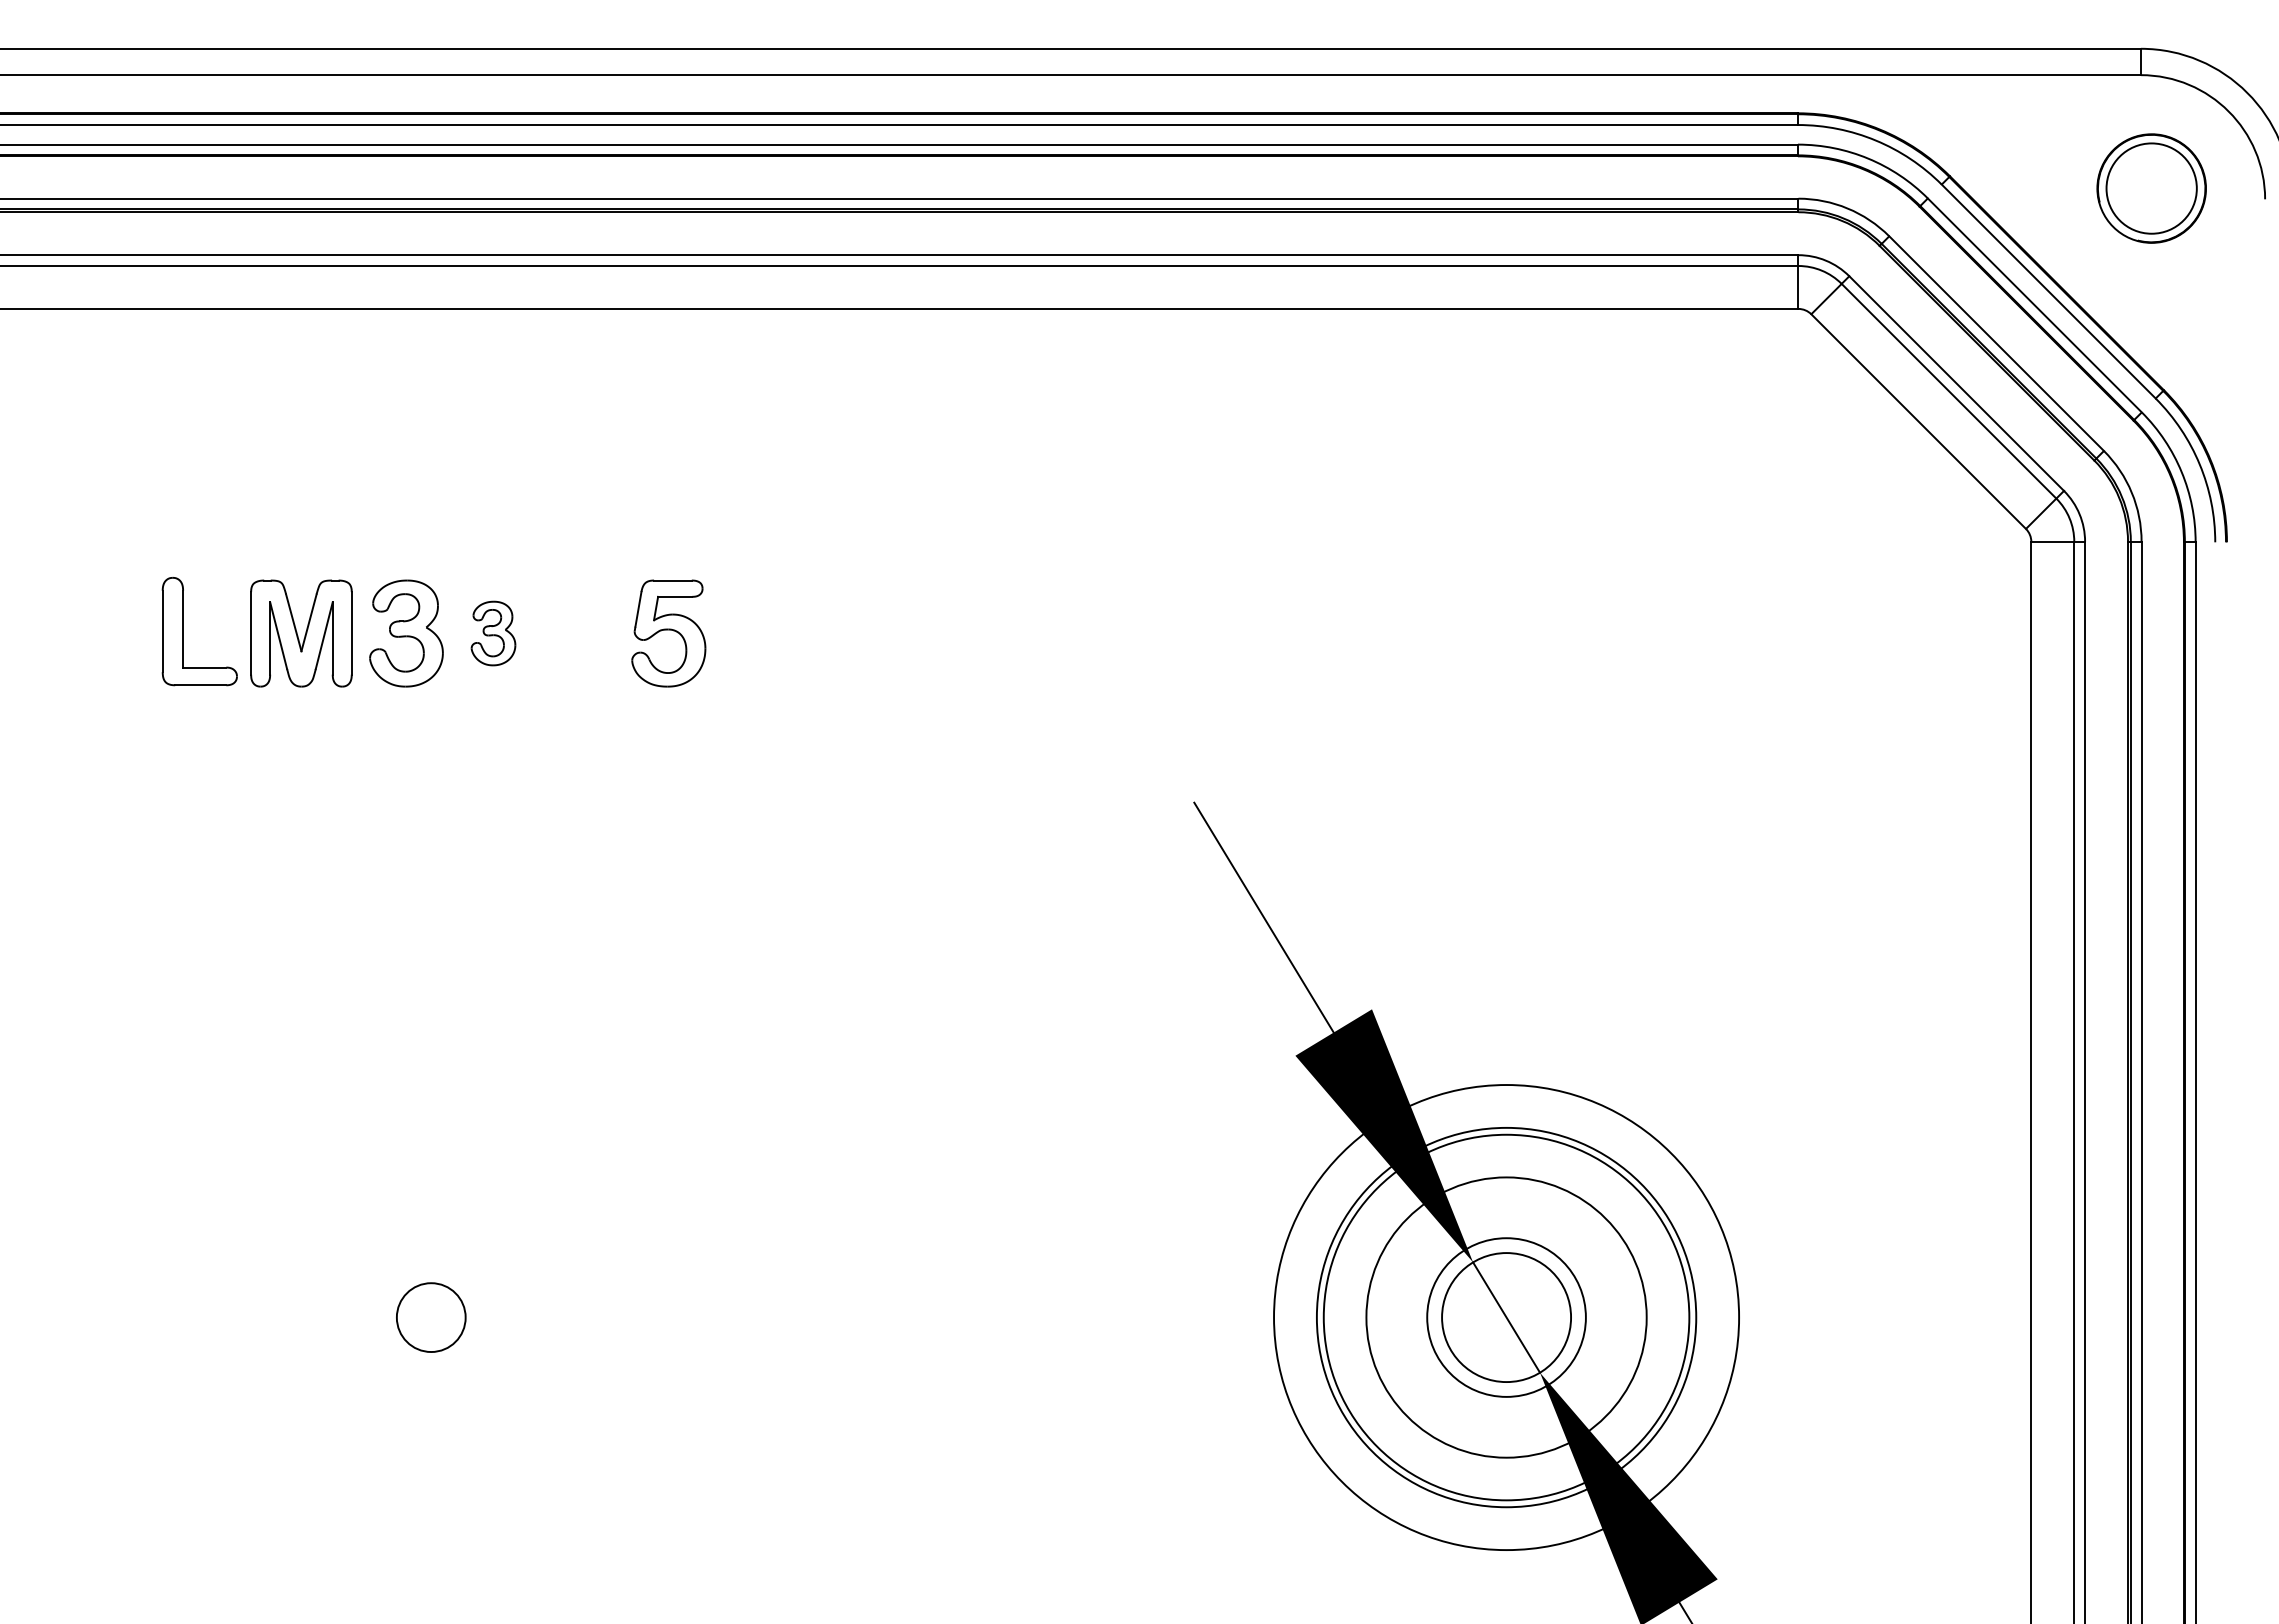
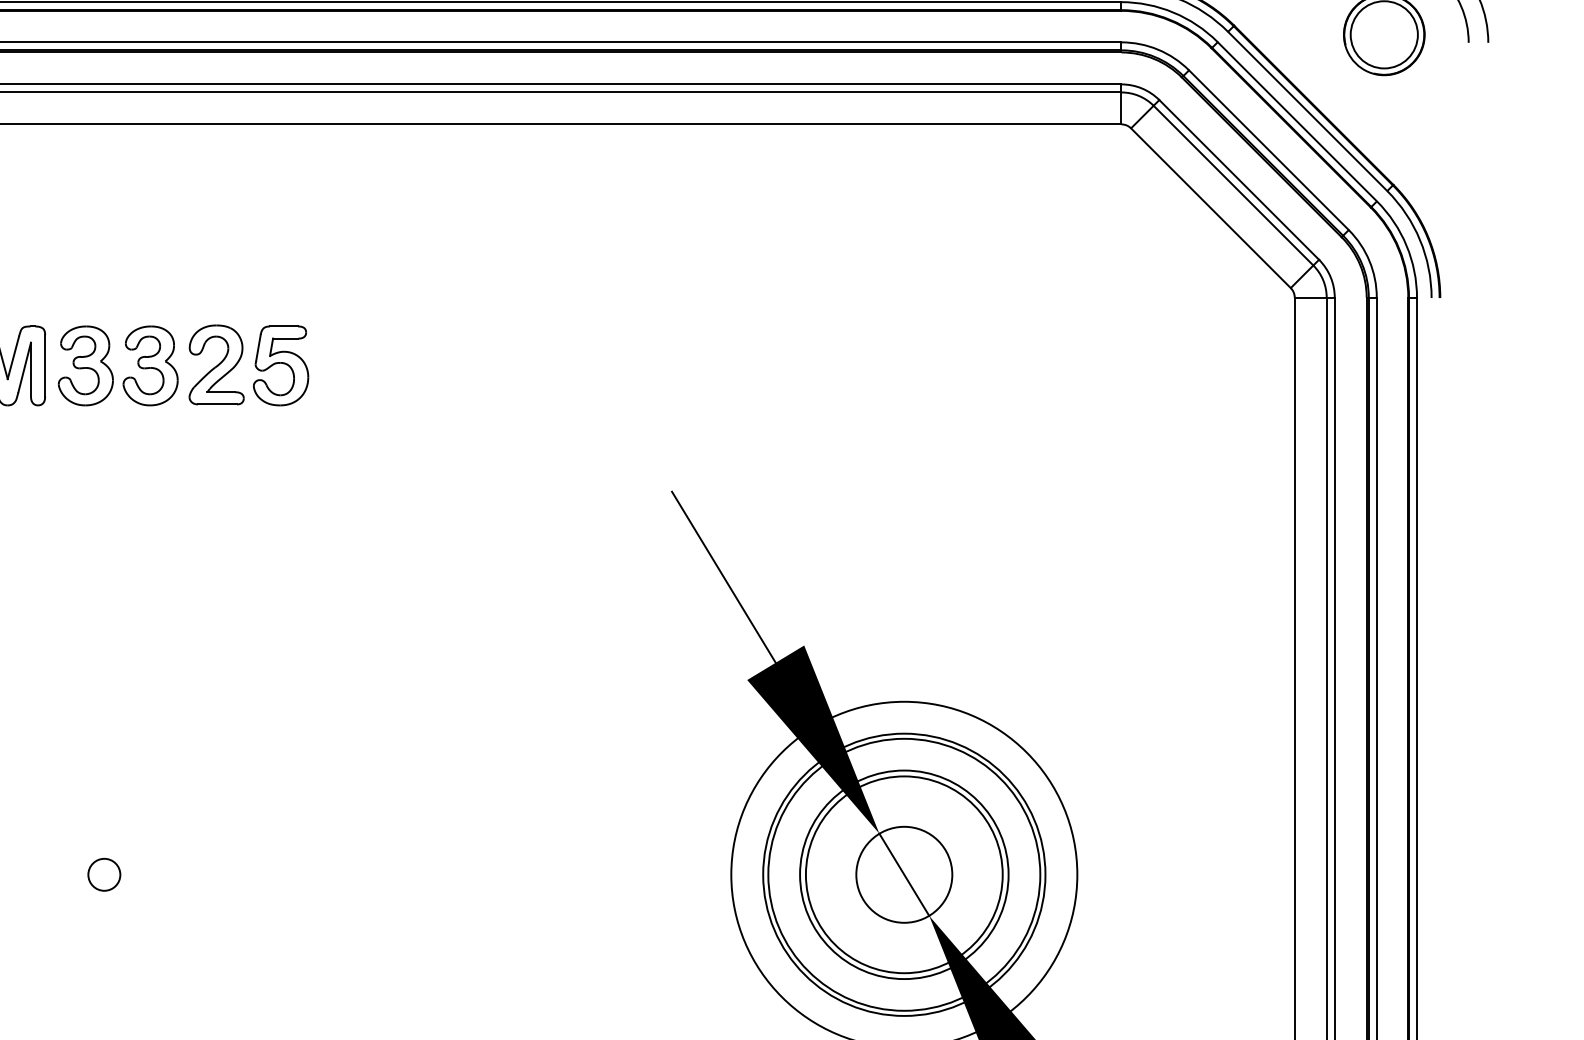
part: (582, 632) -> (216, 365), added
part: (493, 633) -> (150, 365), size x1.67
circle: (431, 1317) -> (104, 874), size x0.62
circle: (1506, 1317) -> (904, 874), size x1.67

